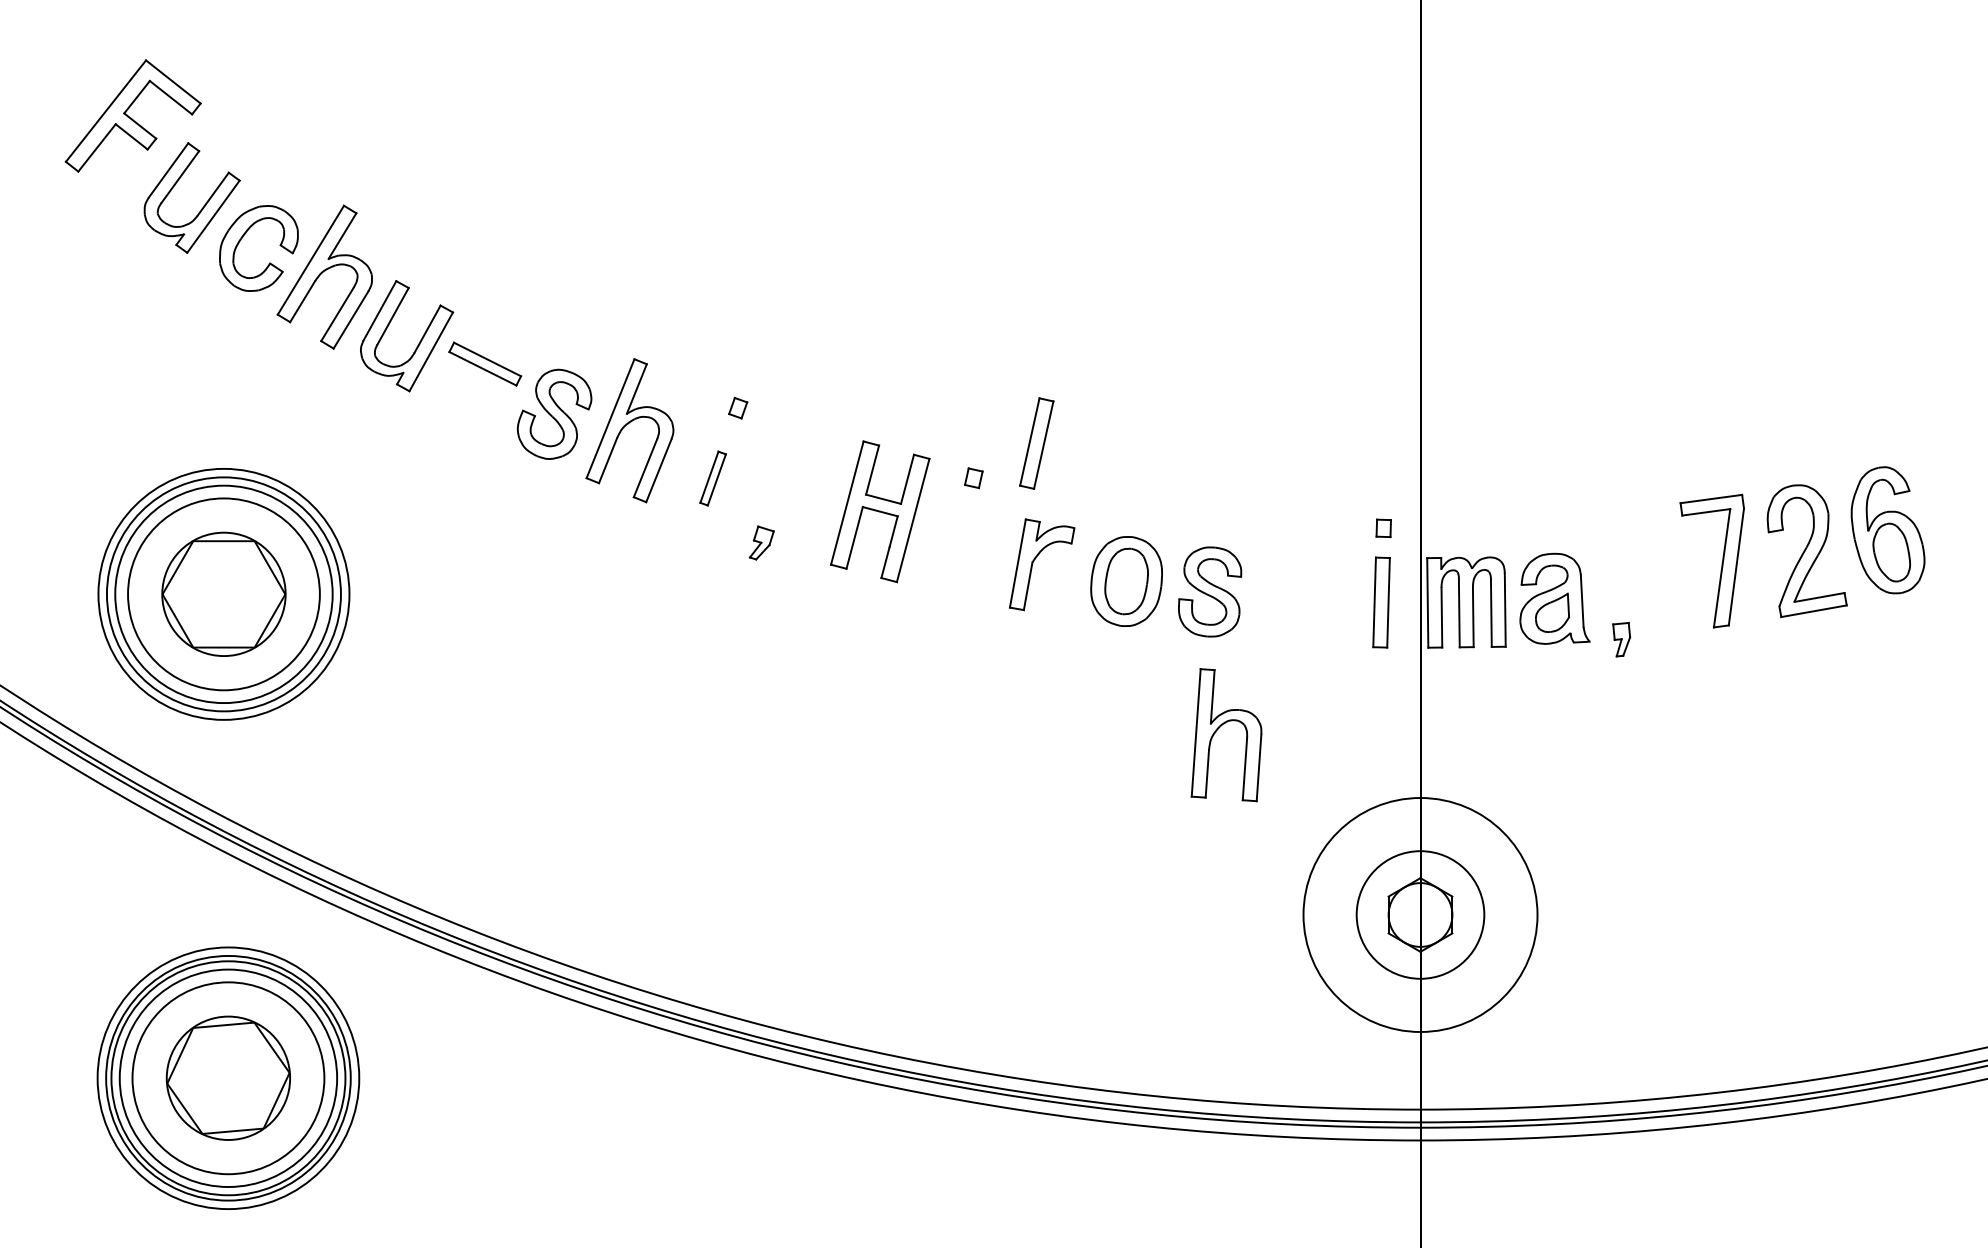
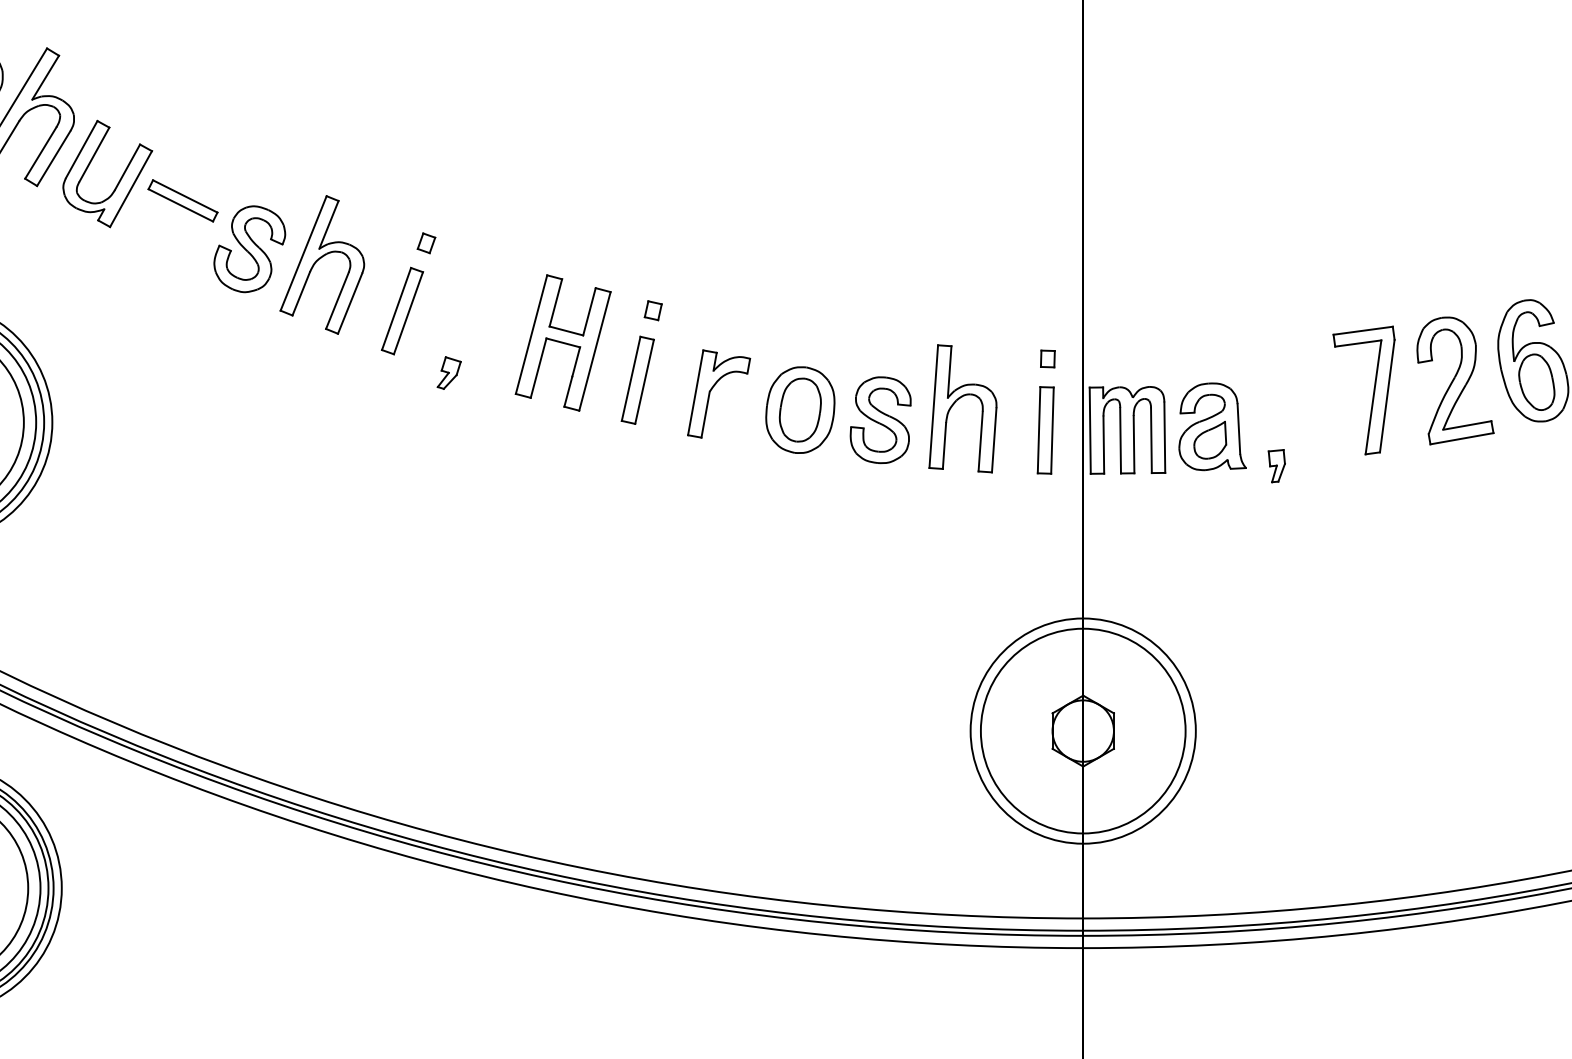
part: (1036, 443) -> (637, 380), moved
part: (712, 478) -> (401, 310), size x1.67
part: (1219, 728) -> (956, 402), moved
circle: (1420, 914) -> (1083, 730), size x1.67

